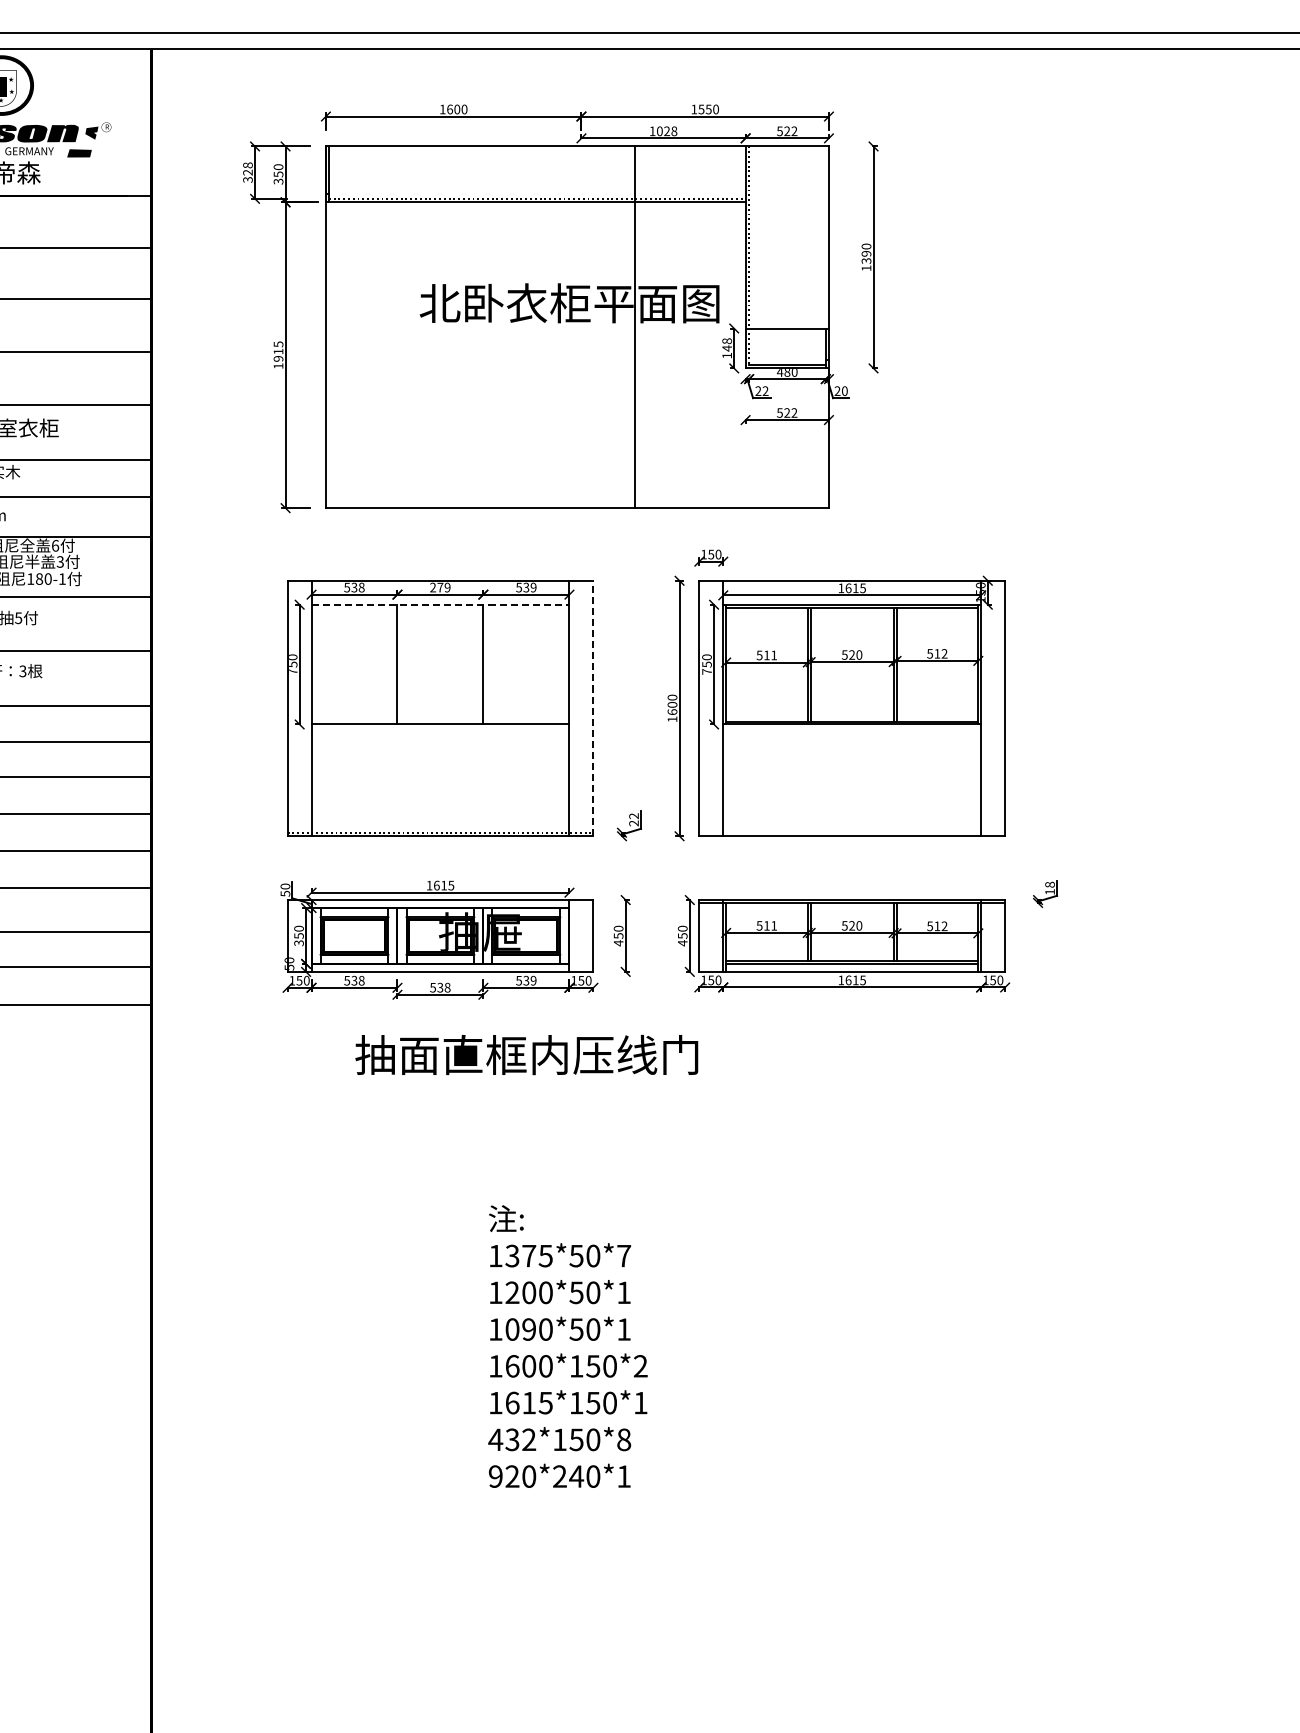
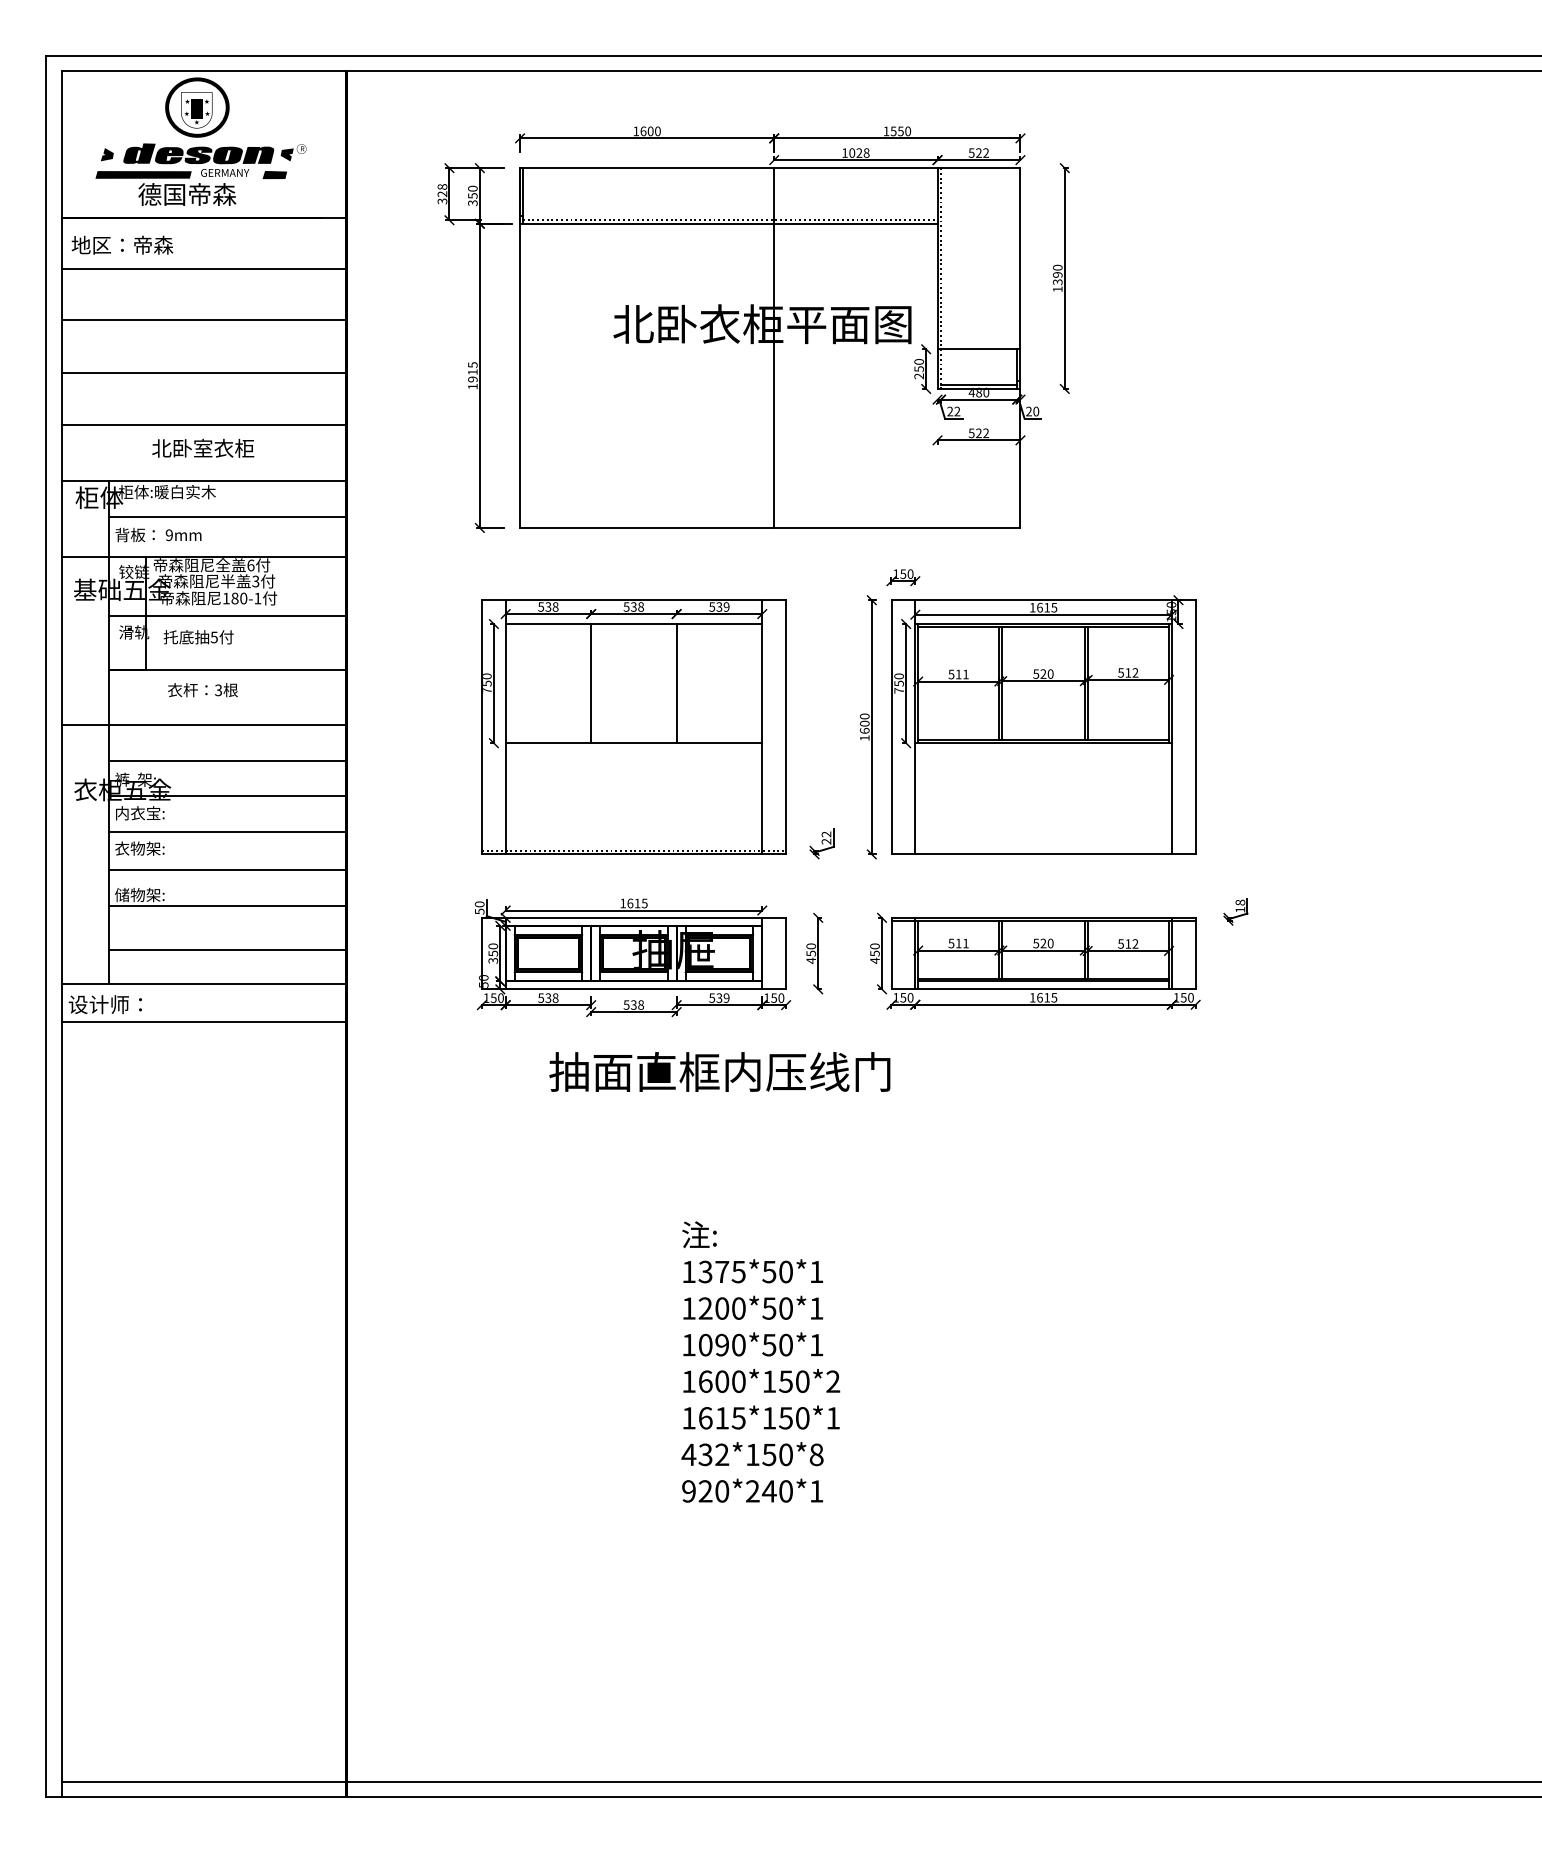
line: (635, 326) -> (774, 347), moved
text: (727, 348) -> (919, 369), 148 -> 250
text: (440, 587) -> (633, 606), 279 -> 538
line: (441, 605) -> (634, 624), dashed -> solid
line: (593, 707) -> (786, 726), dashed -> solid
text: (623, 1255) -> (816, 1271), 1375*50*7 -> 1375*50*1

